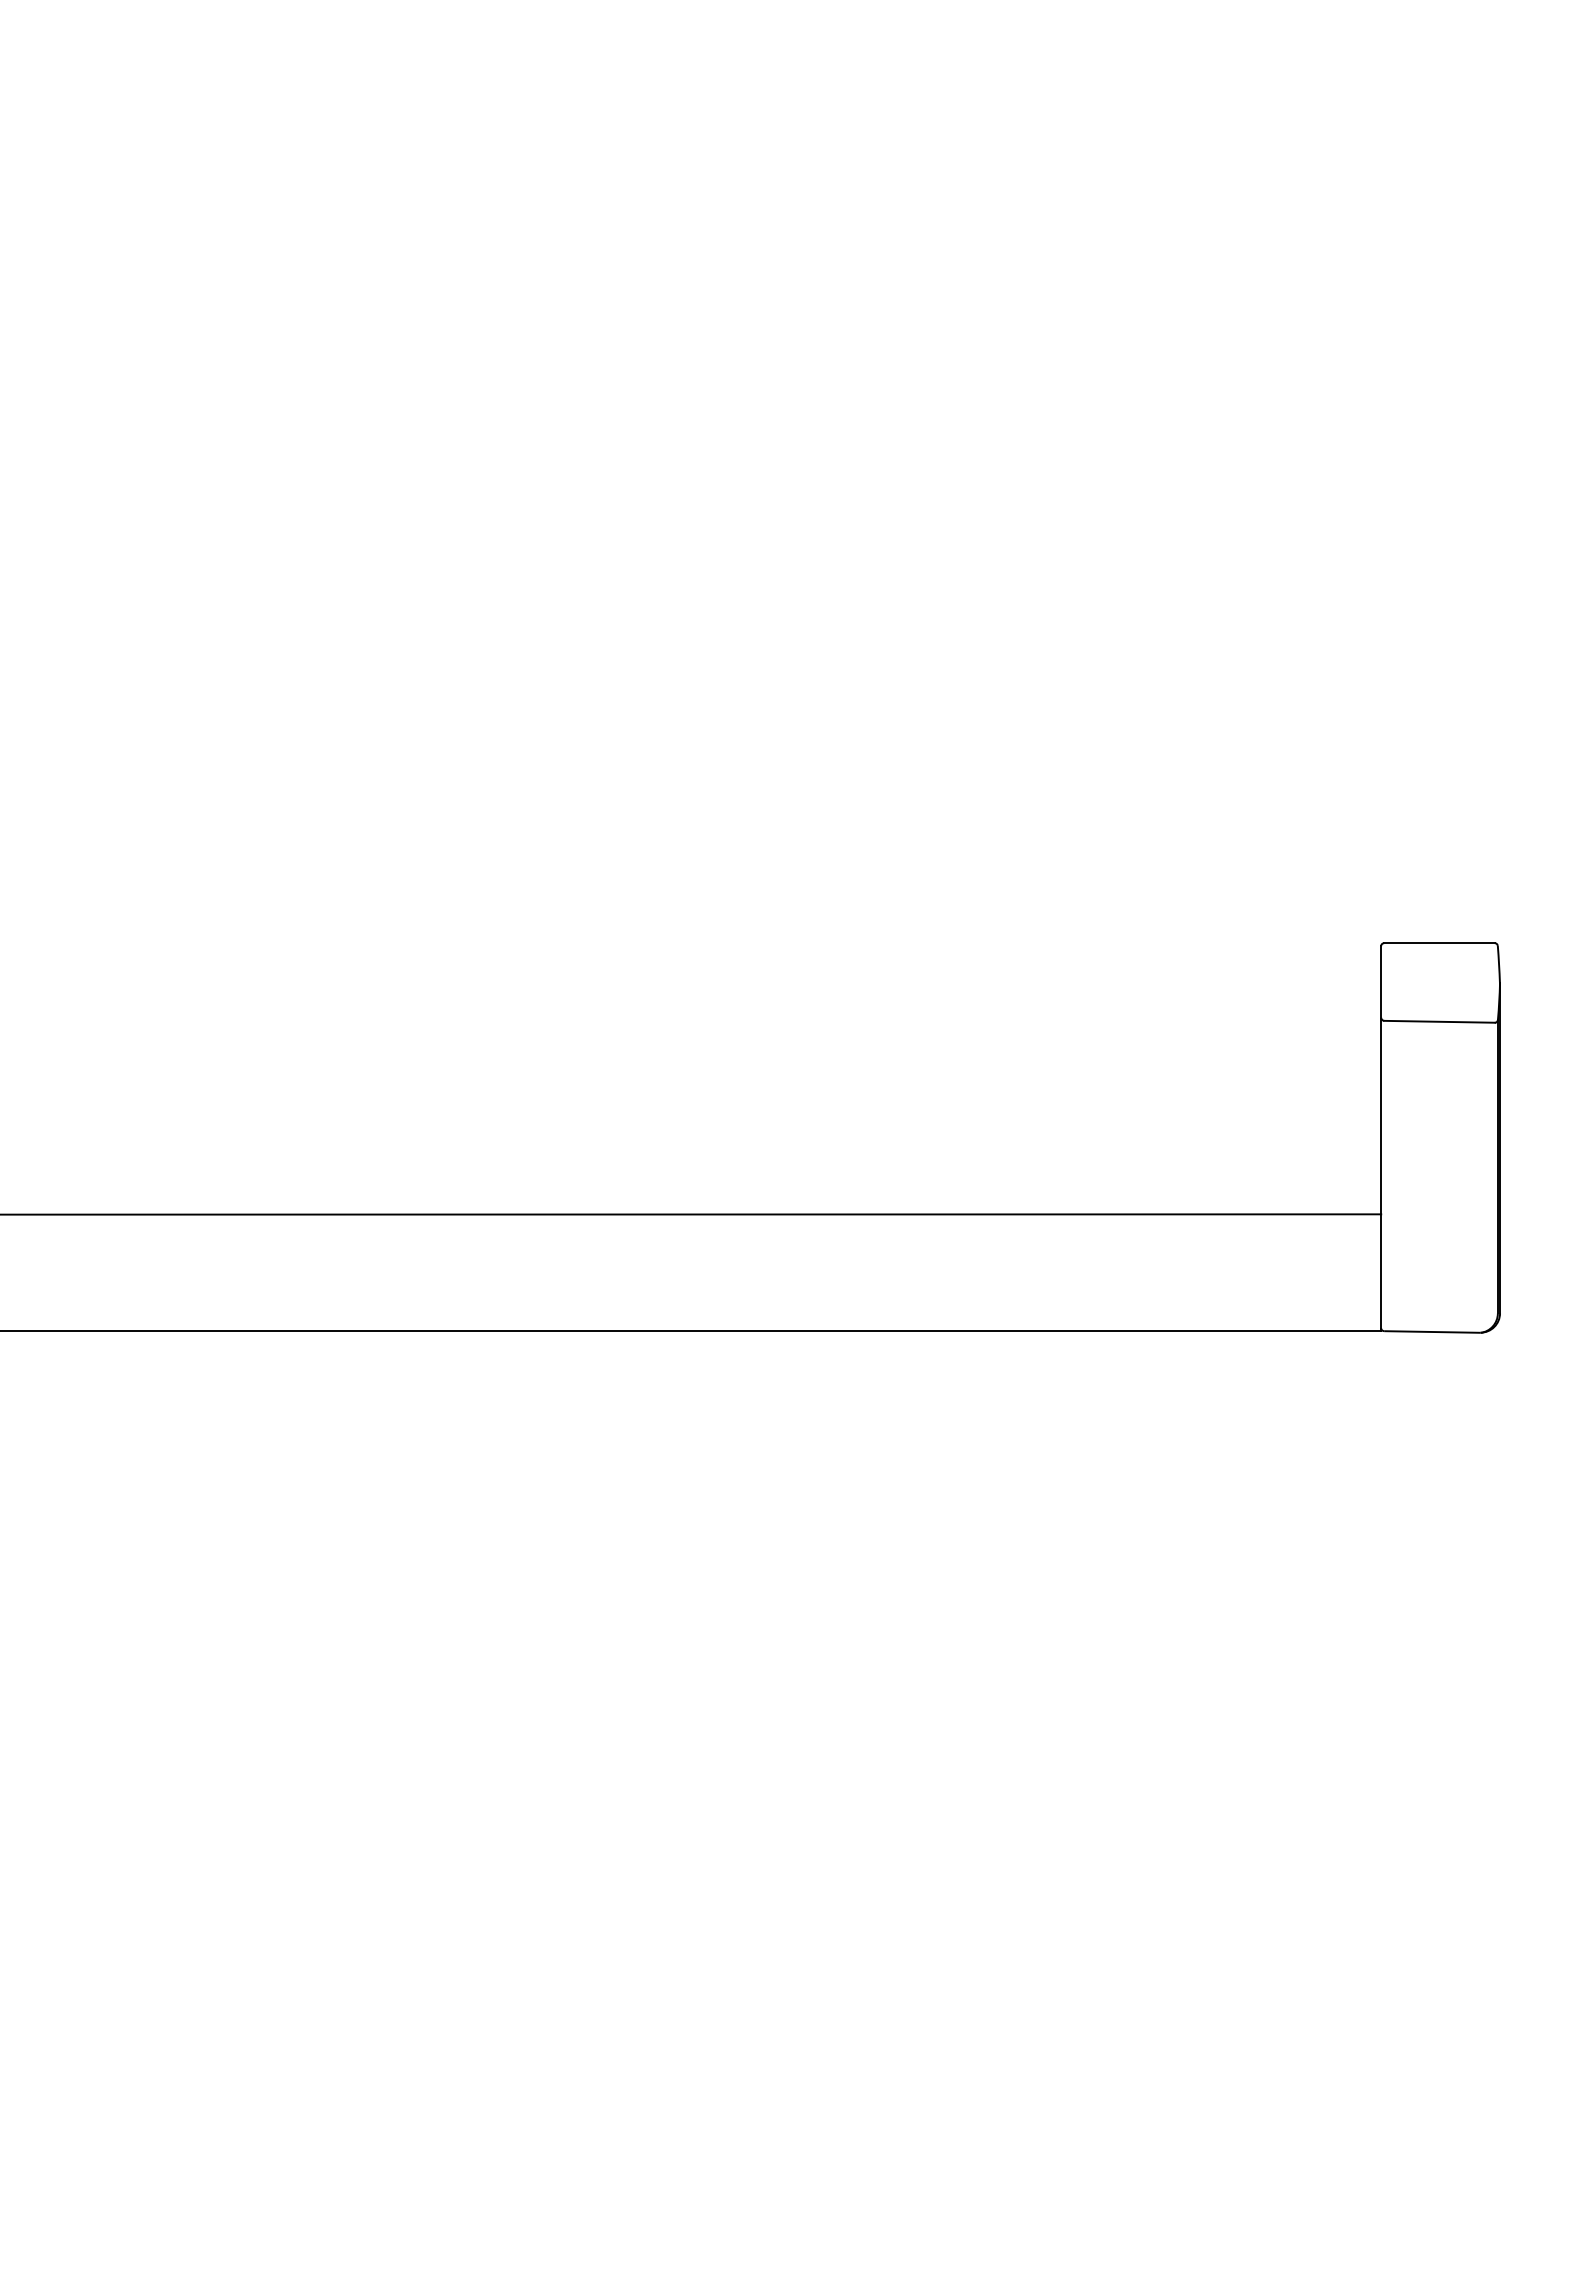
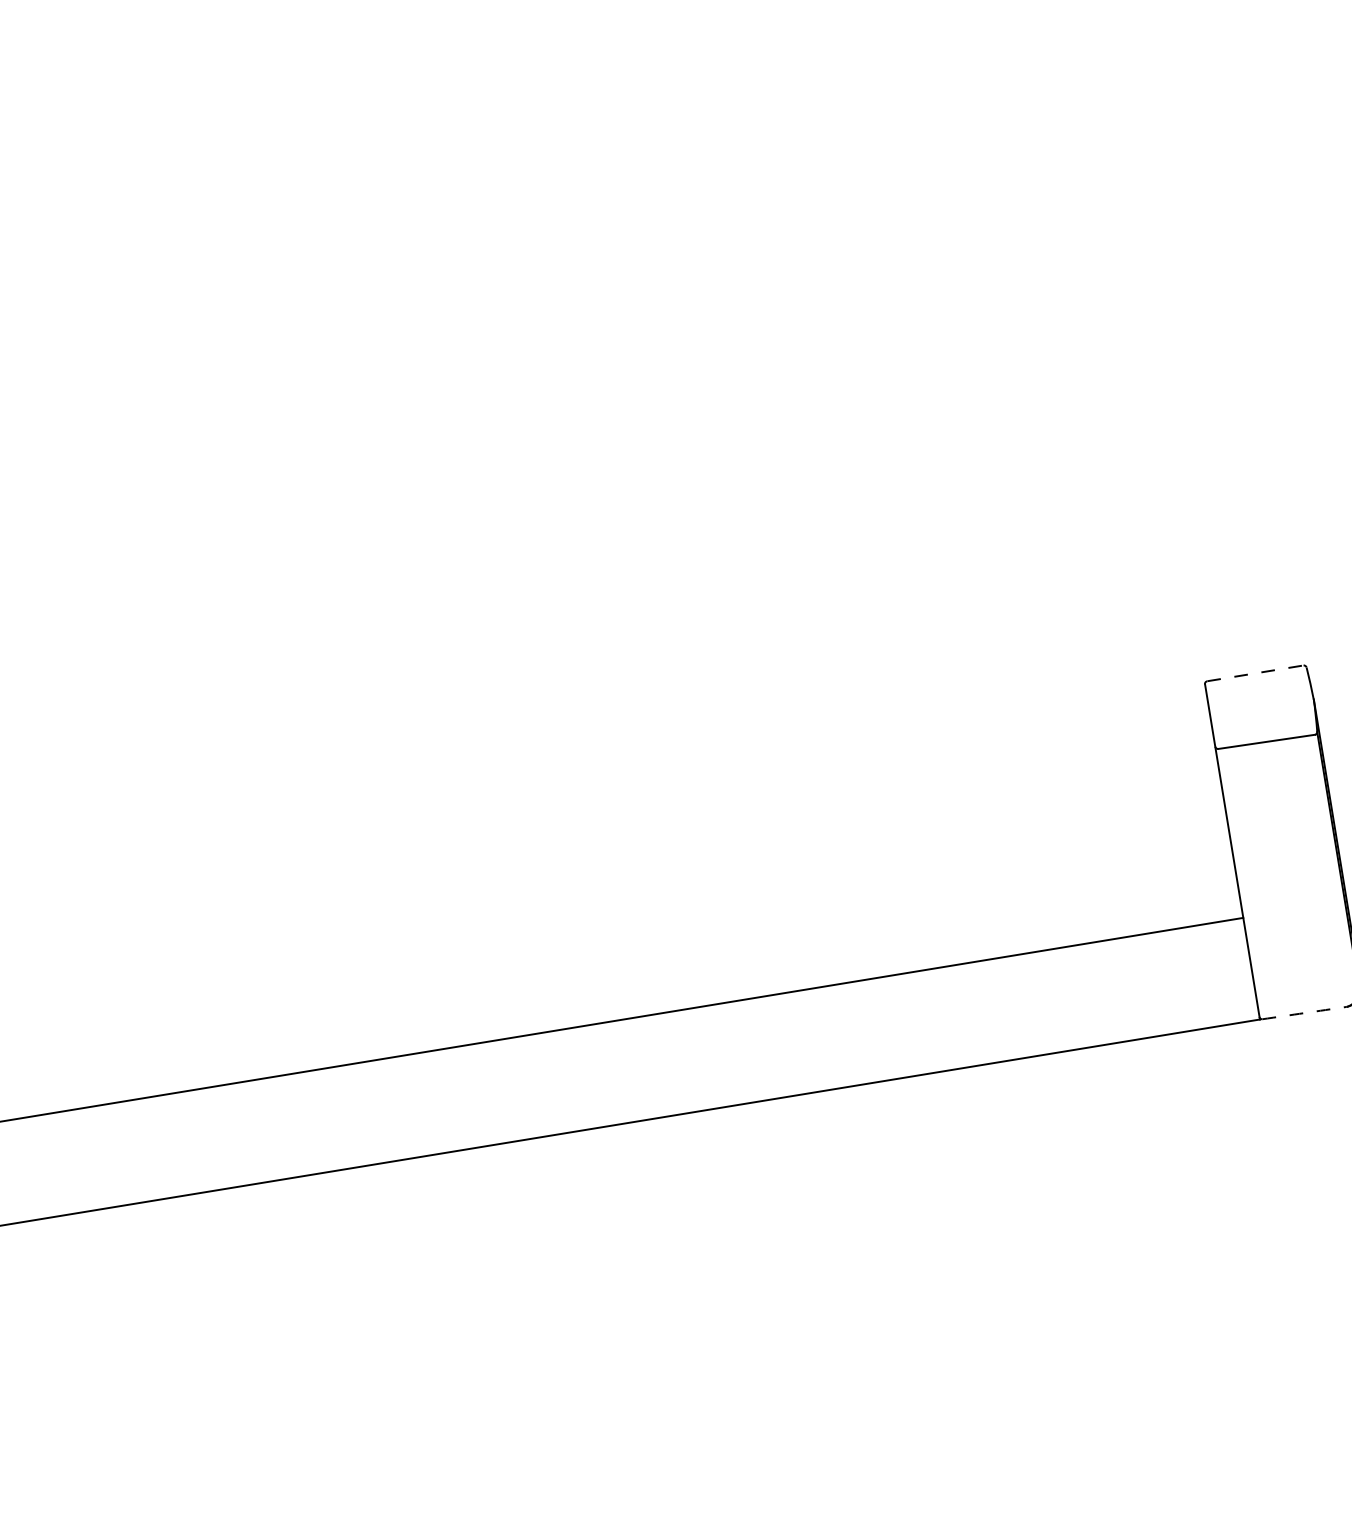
line: (1440, 943) -> (1256, 673), solid -> dashed
arc: (1432, 1331) -> (1304, 1012), solid -> dashed

